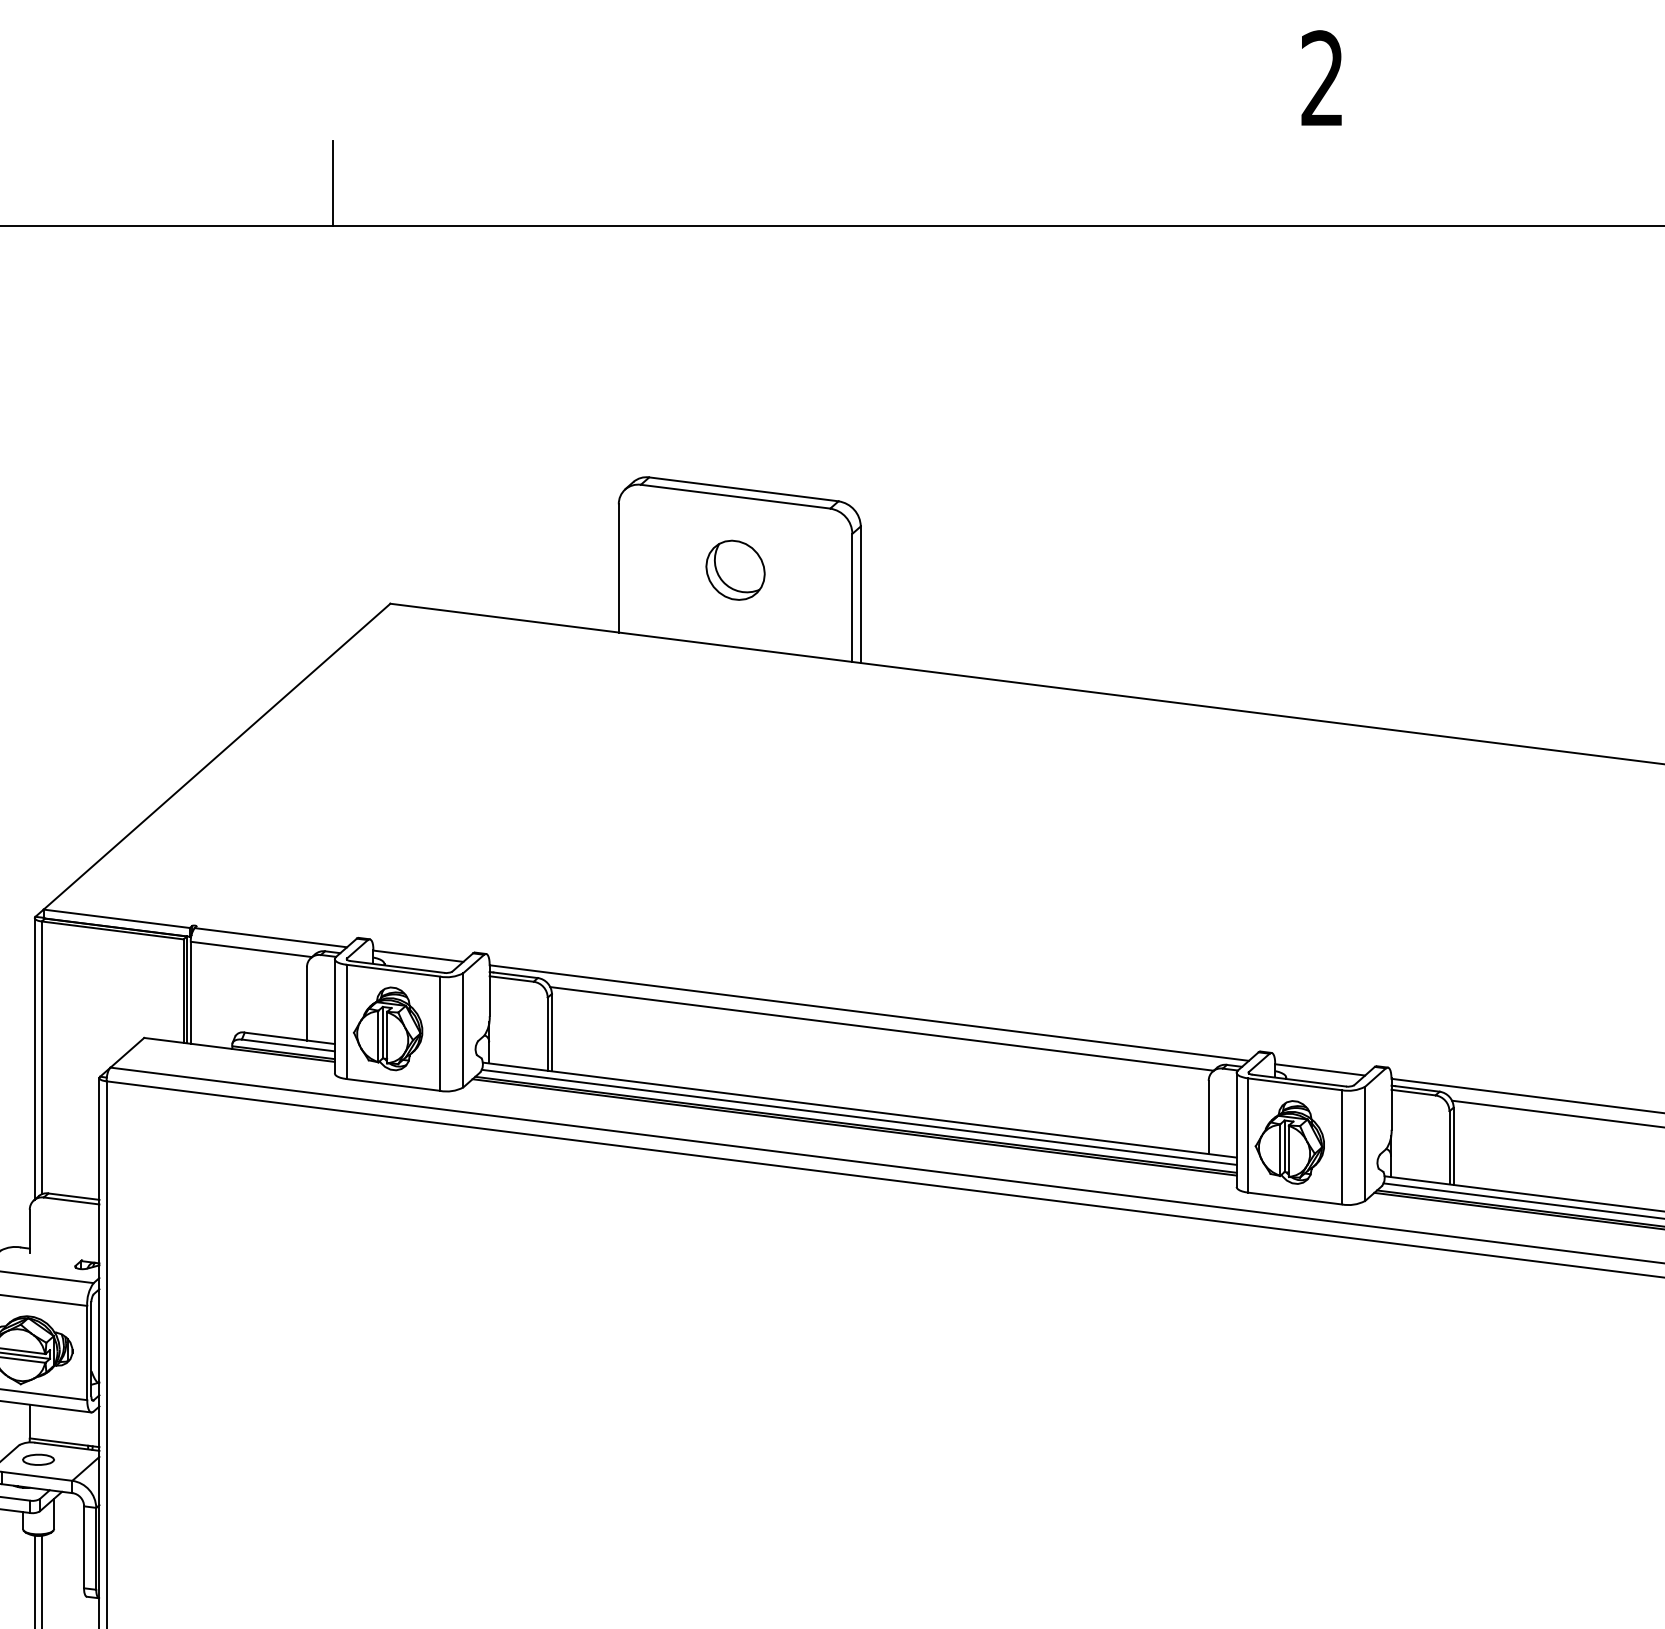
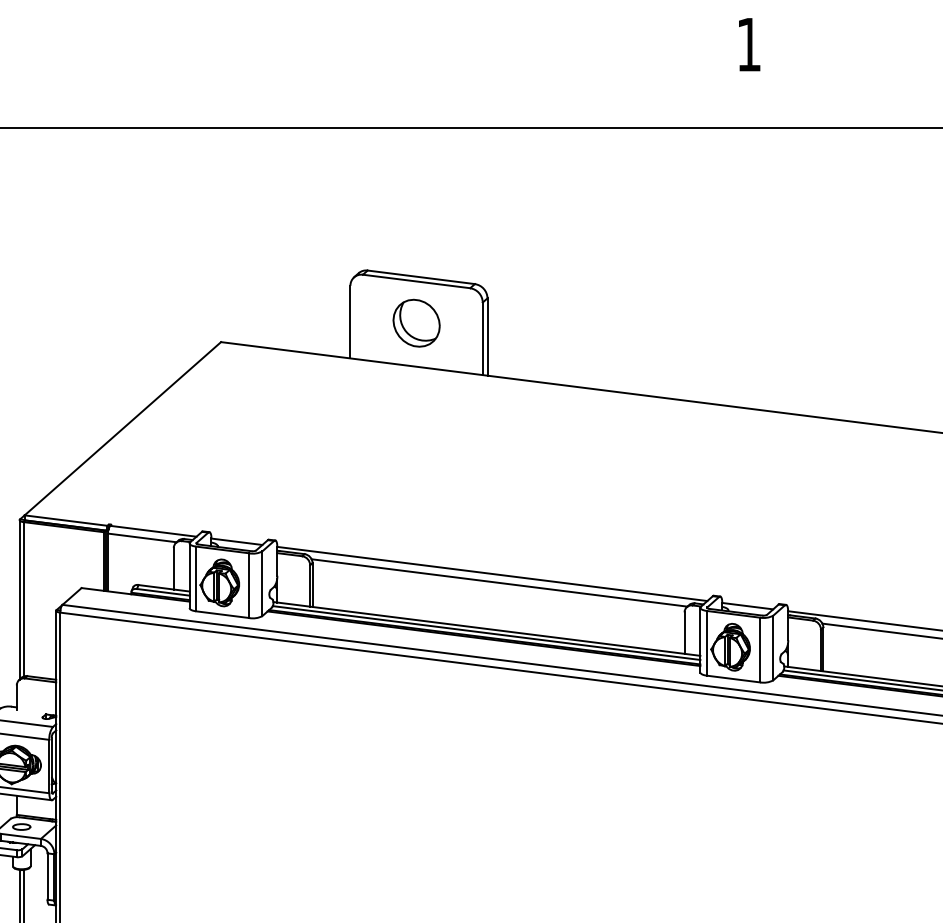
text: (1321, 78) -> (748, 44), 2 -> 1
line: (332, 184) -> (188, 104), removed
part: (735, 569) -> (416, 322), size x1.4

